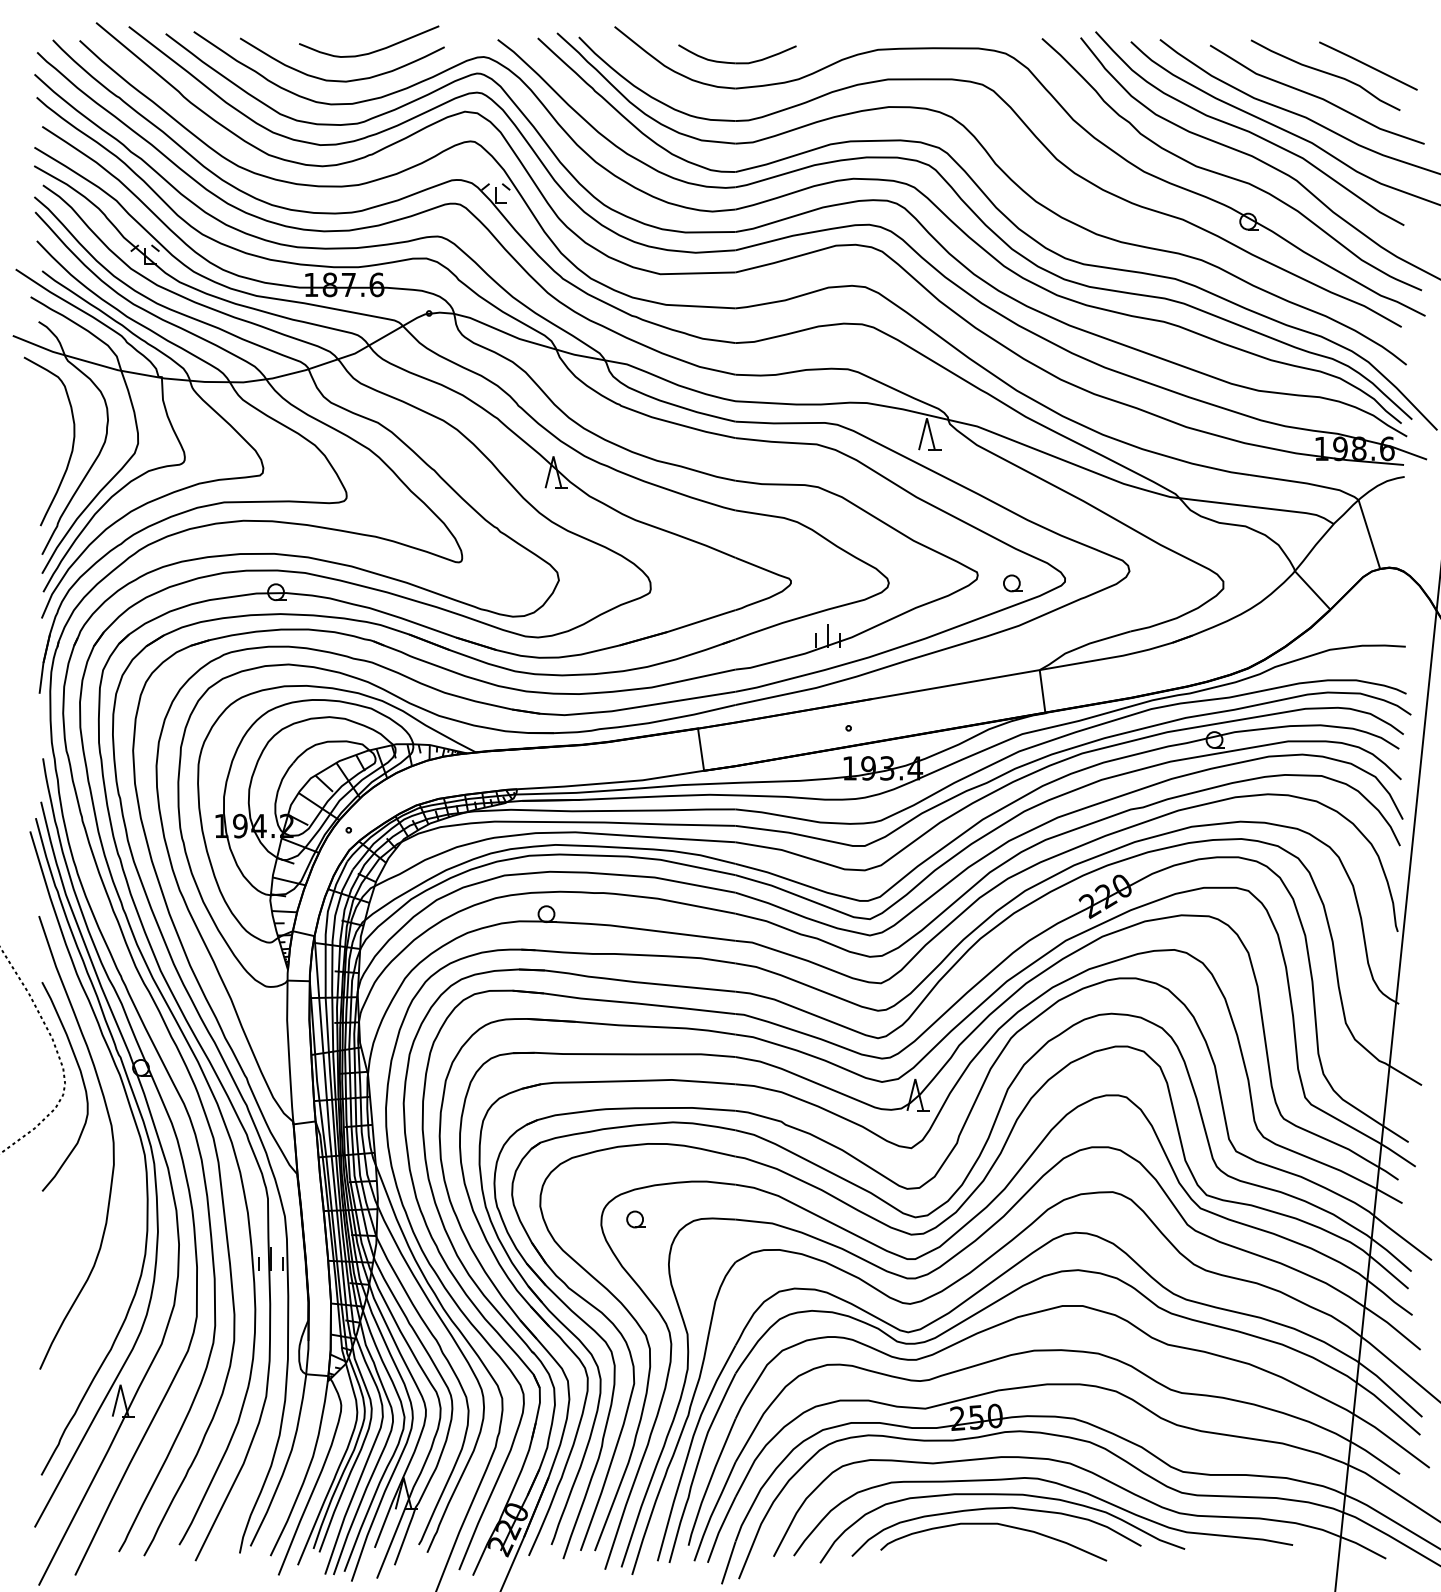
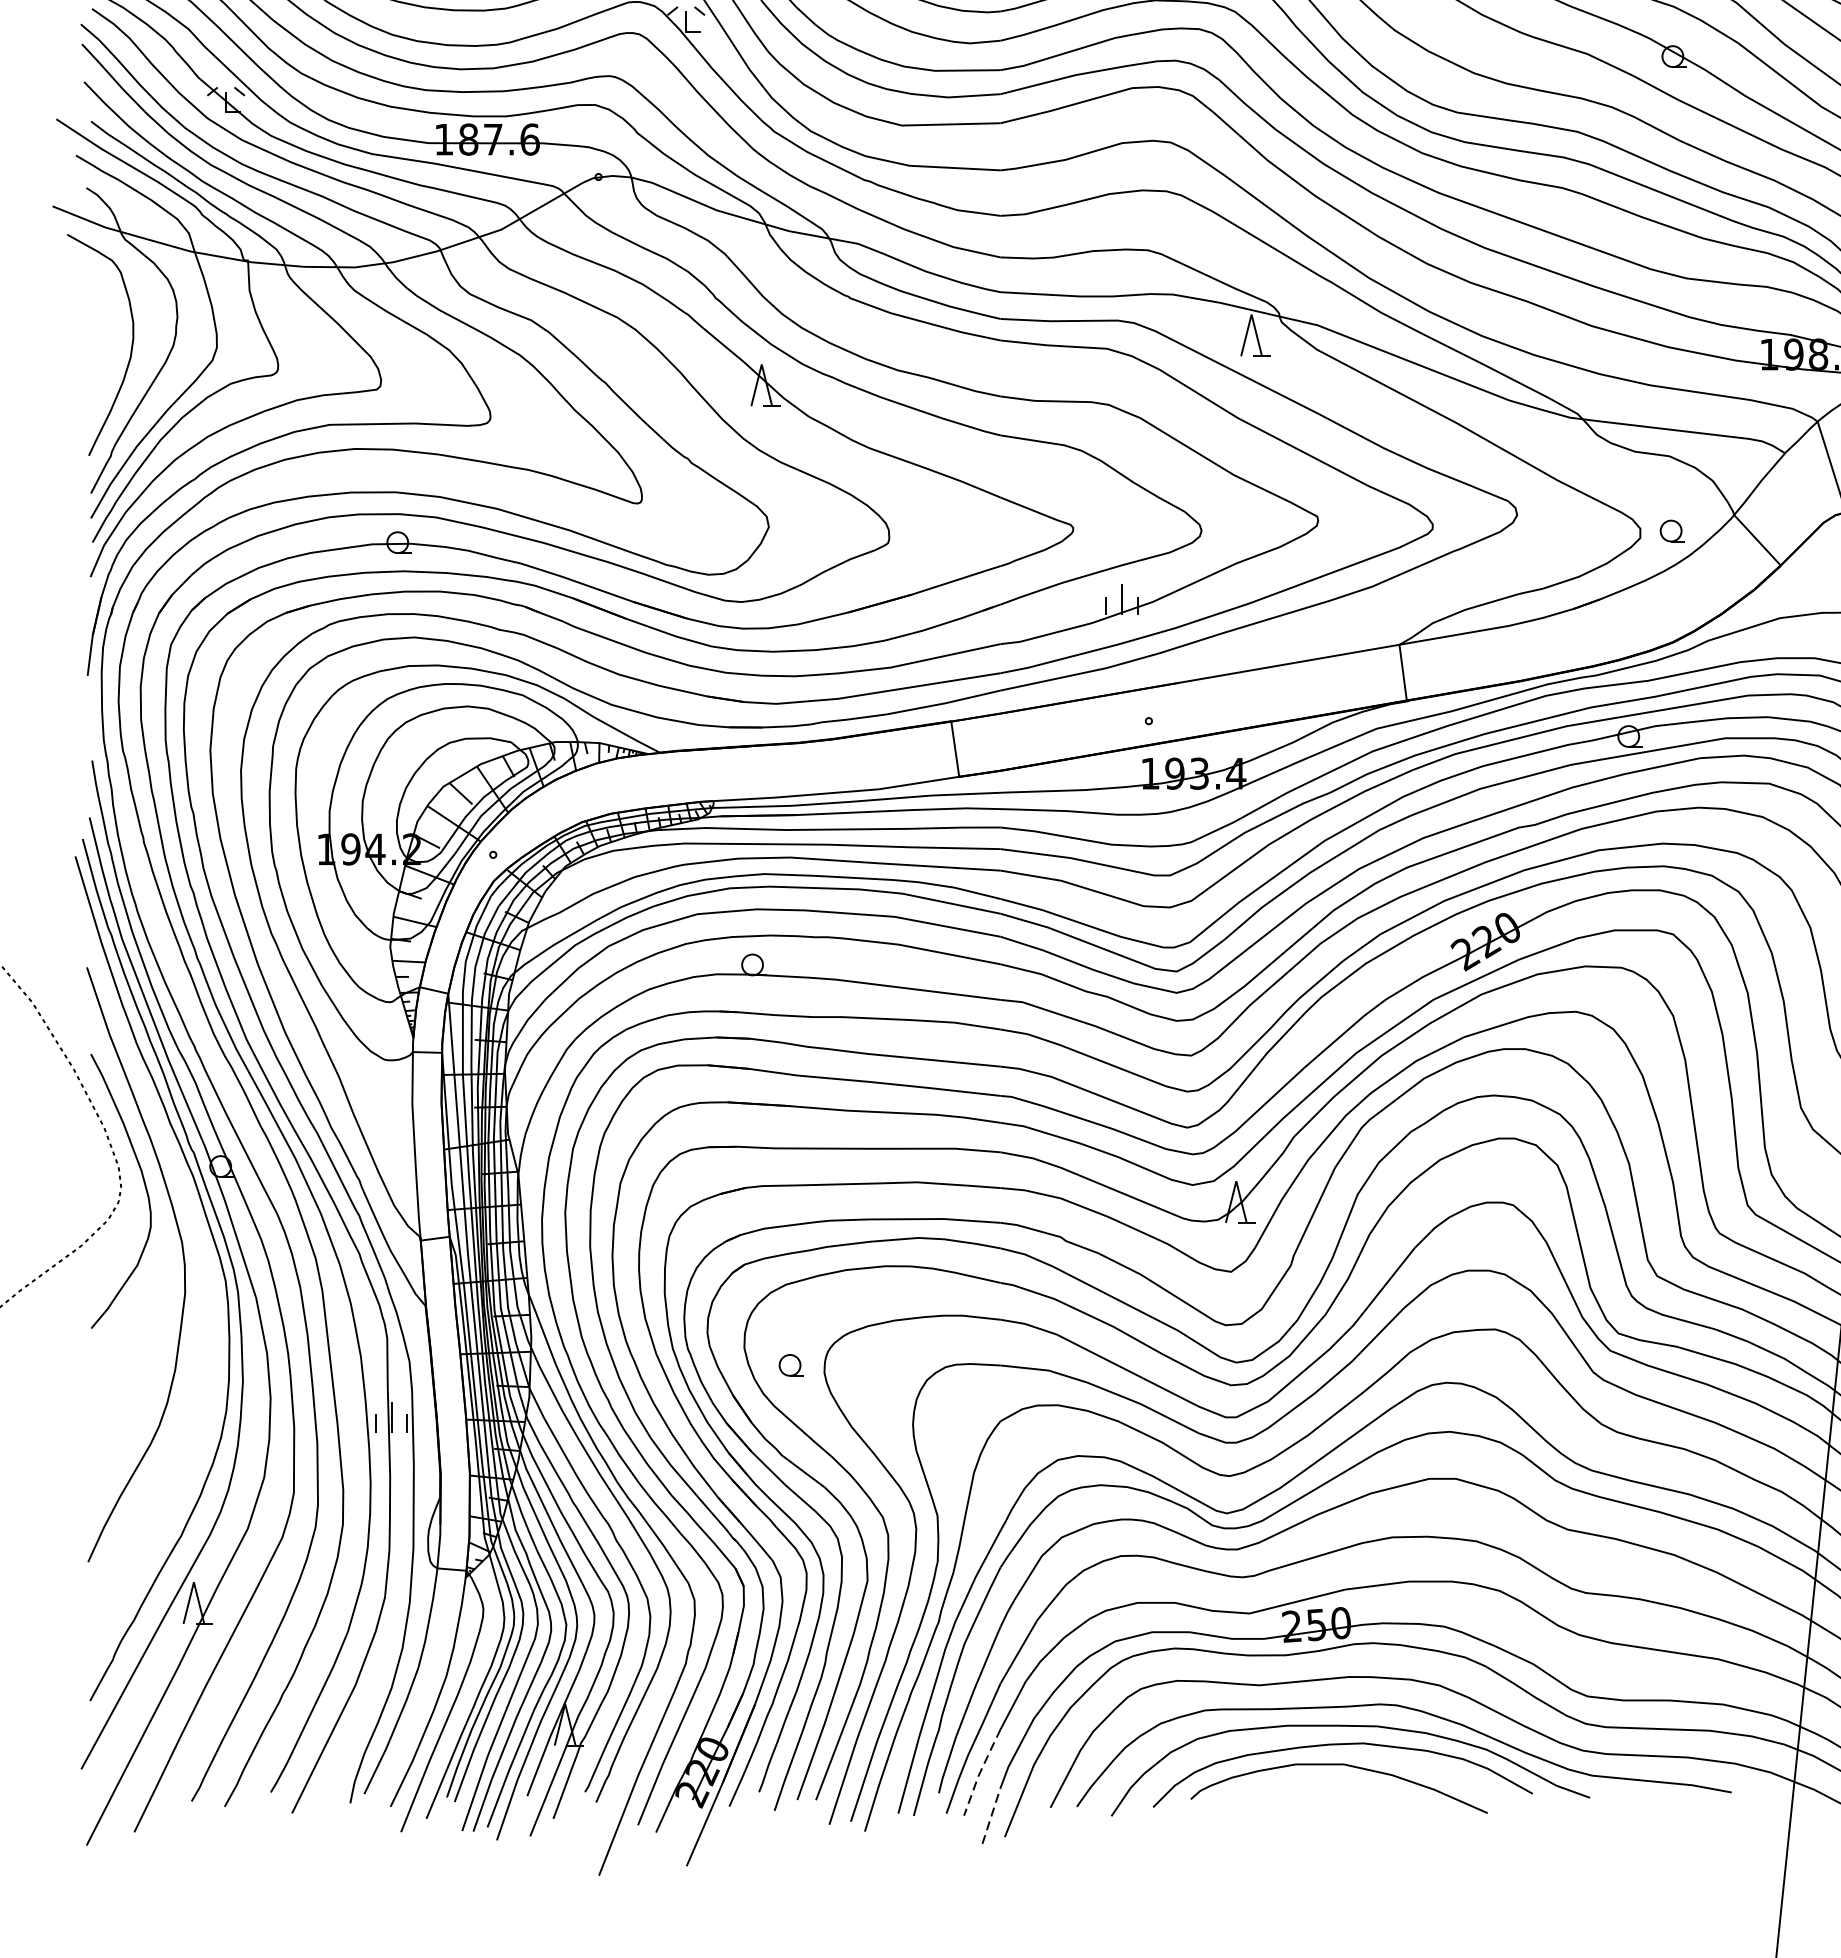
part: (1012, 583) -> (1671, 531), moved
part: (635, 1219) -> (790, 1365), moved
line: (720, 1529) -> (980, 1771), solid -> dashed
line: (728, 1562) -> (991, 1815), solid -> dashed

